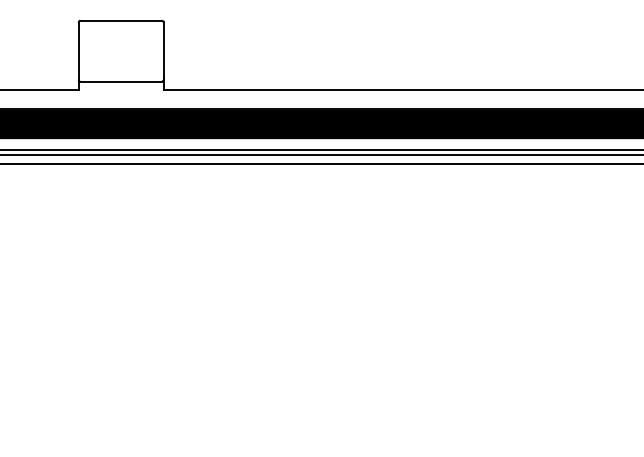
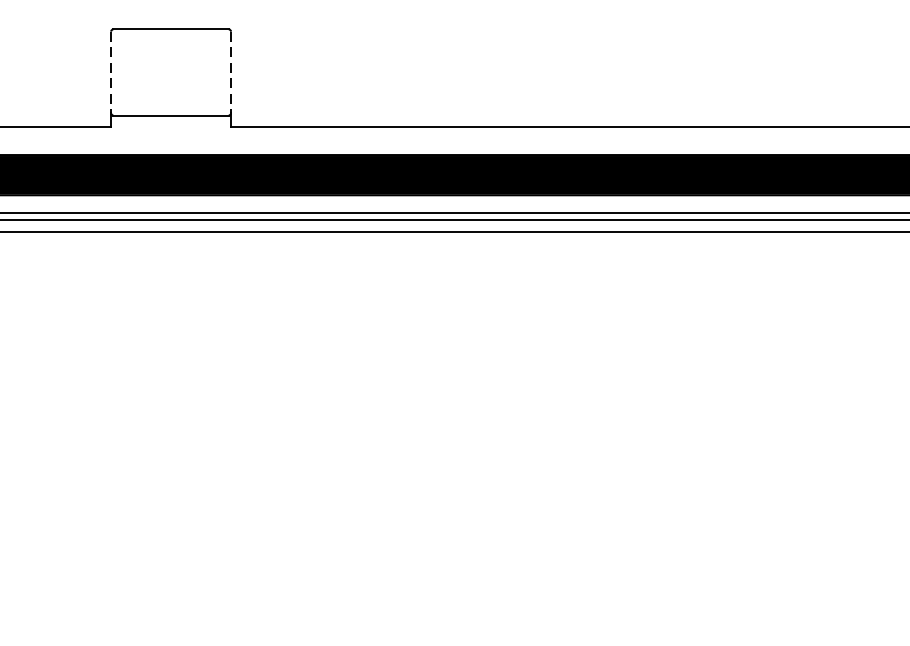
line: (78, 51) -> (110, 72), solid -> dashed
line: (163, 51) -> (230, 72), solid -> dashed

